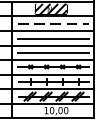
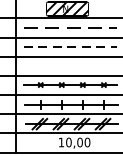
line: (53, 38) -> (70, 47), solid -> dashed
line: (52, 53) -> (69, 67), removed

